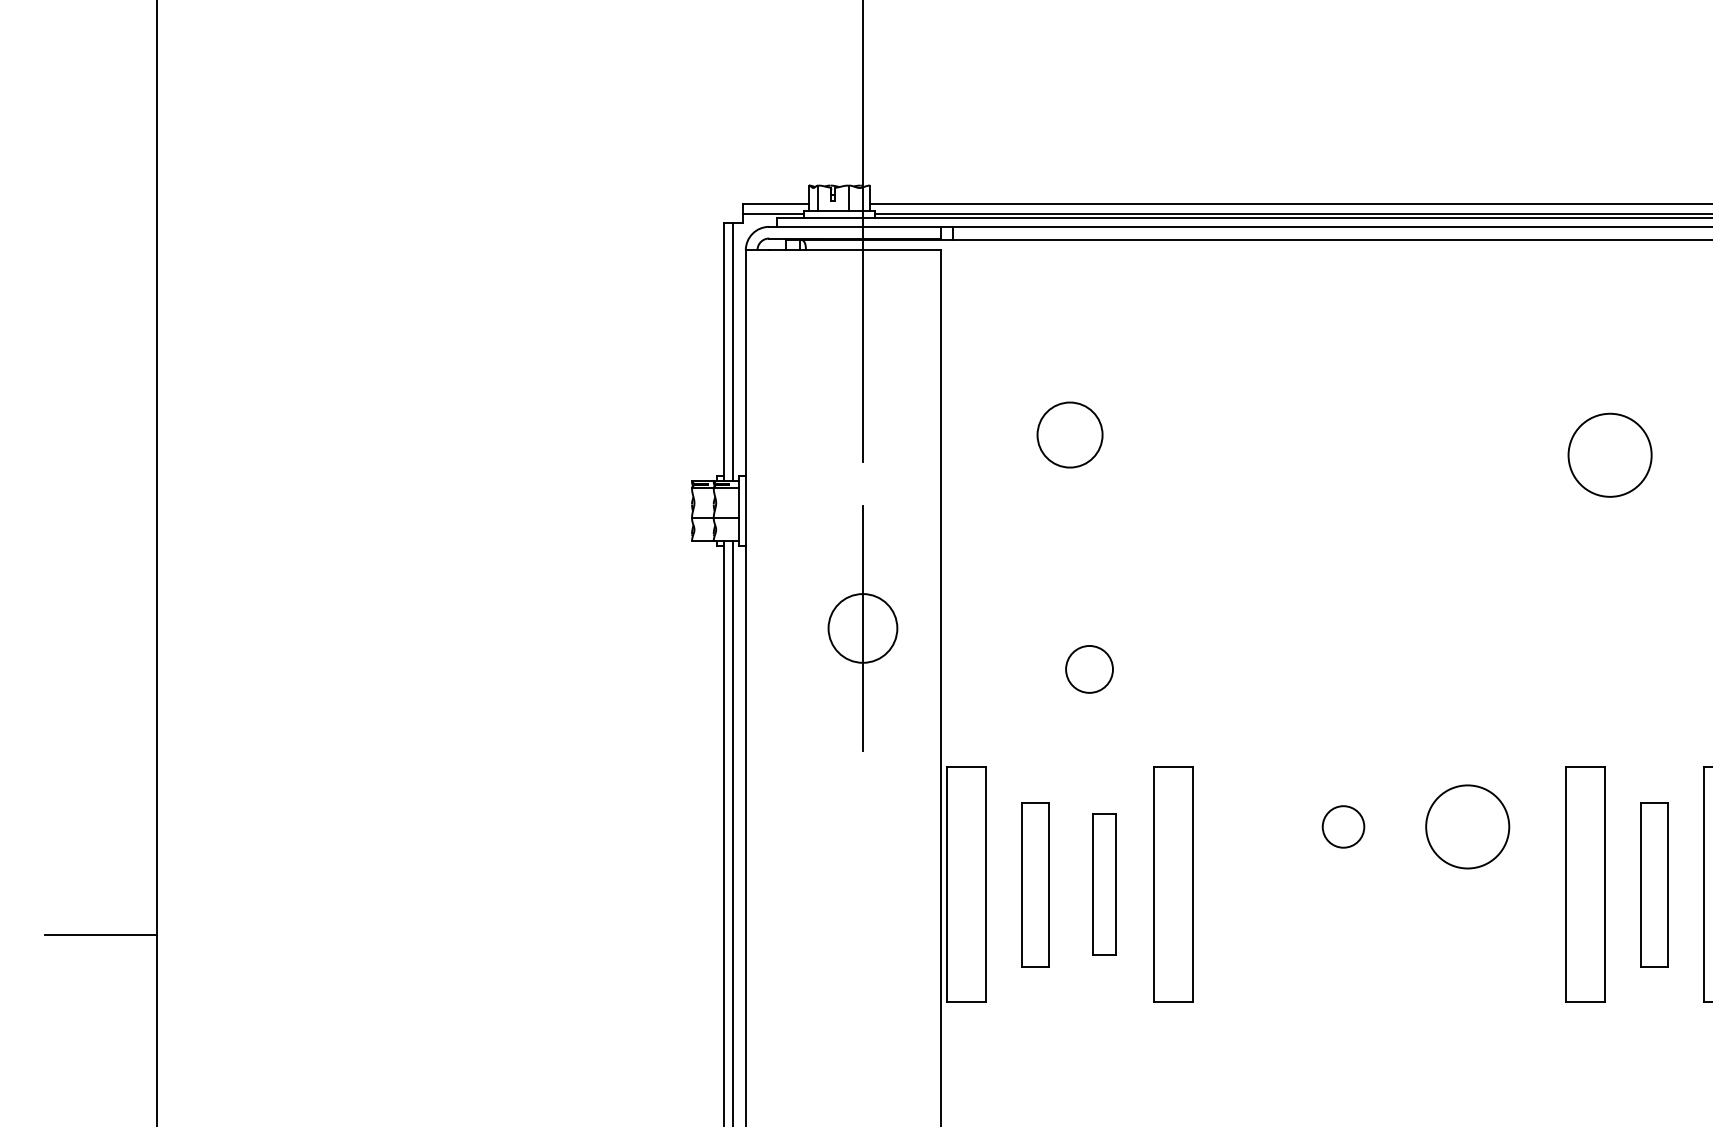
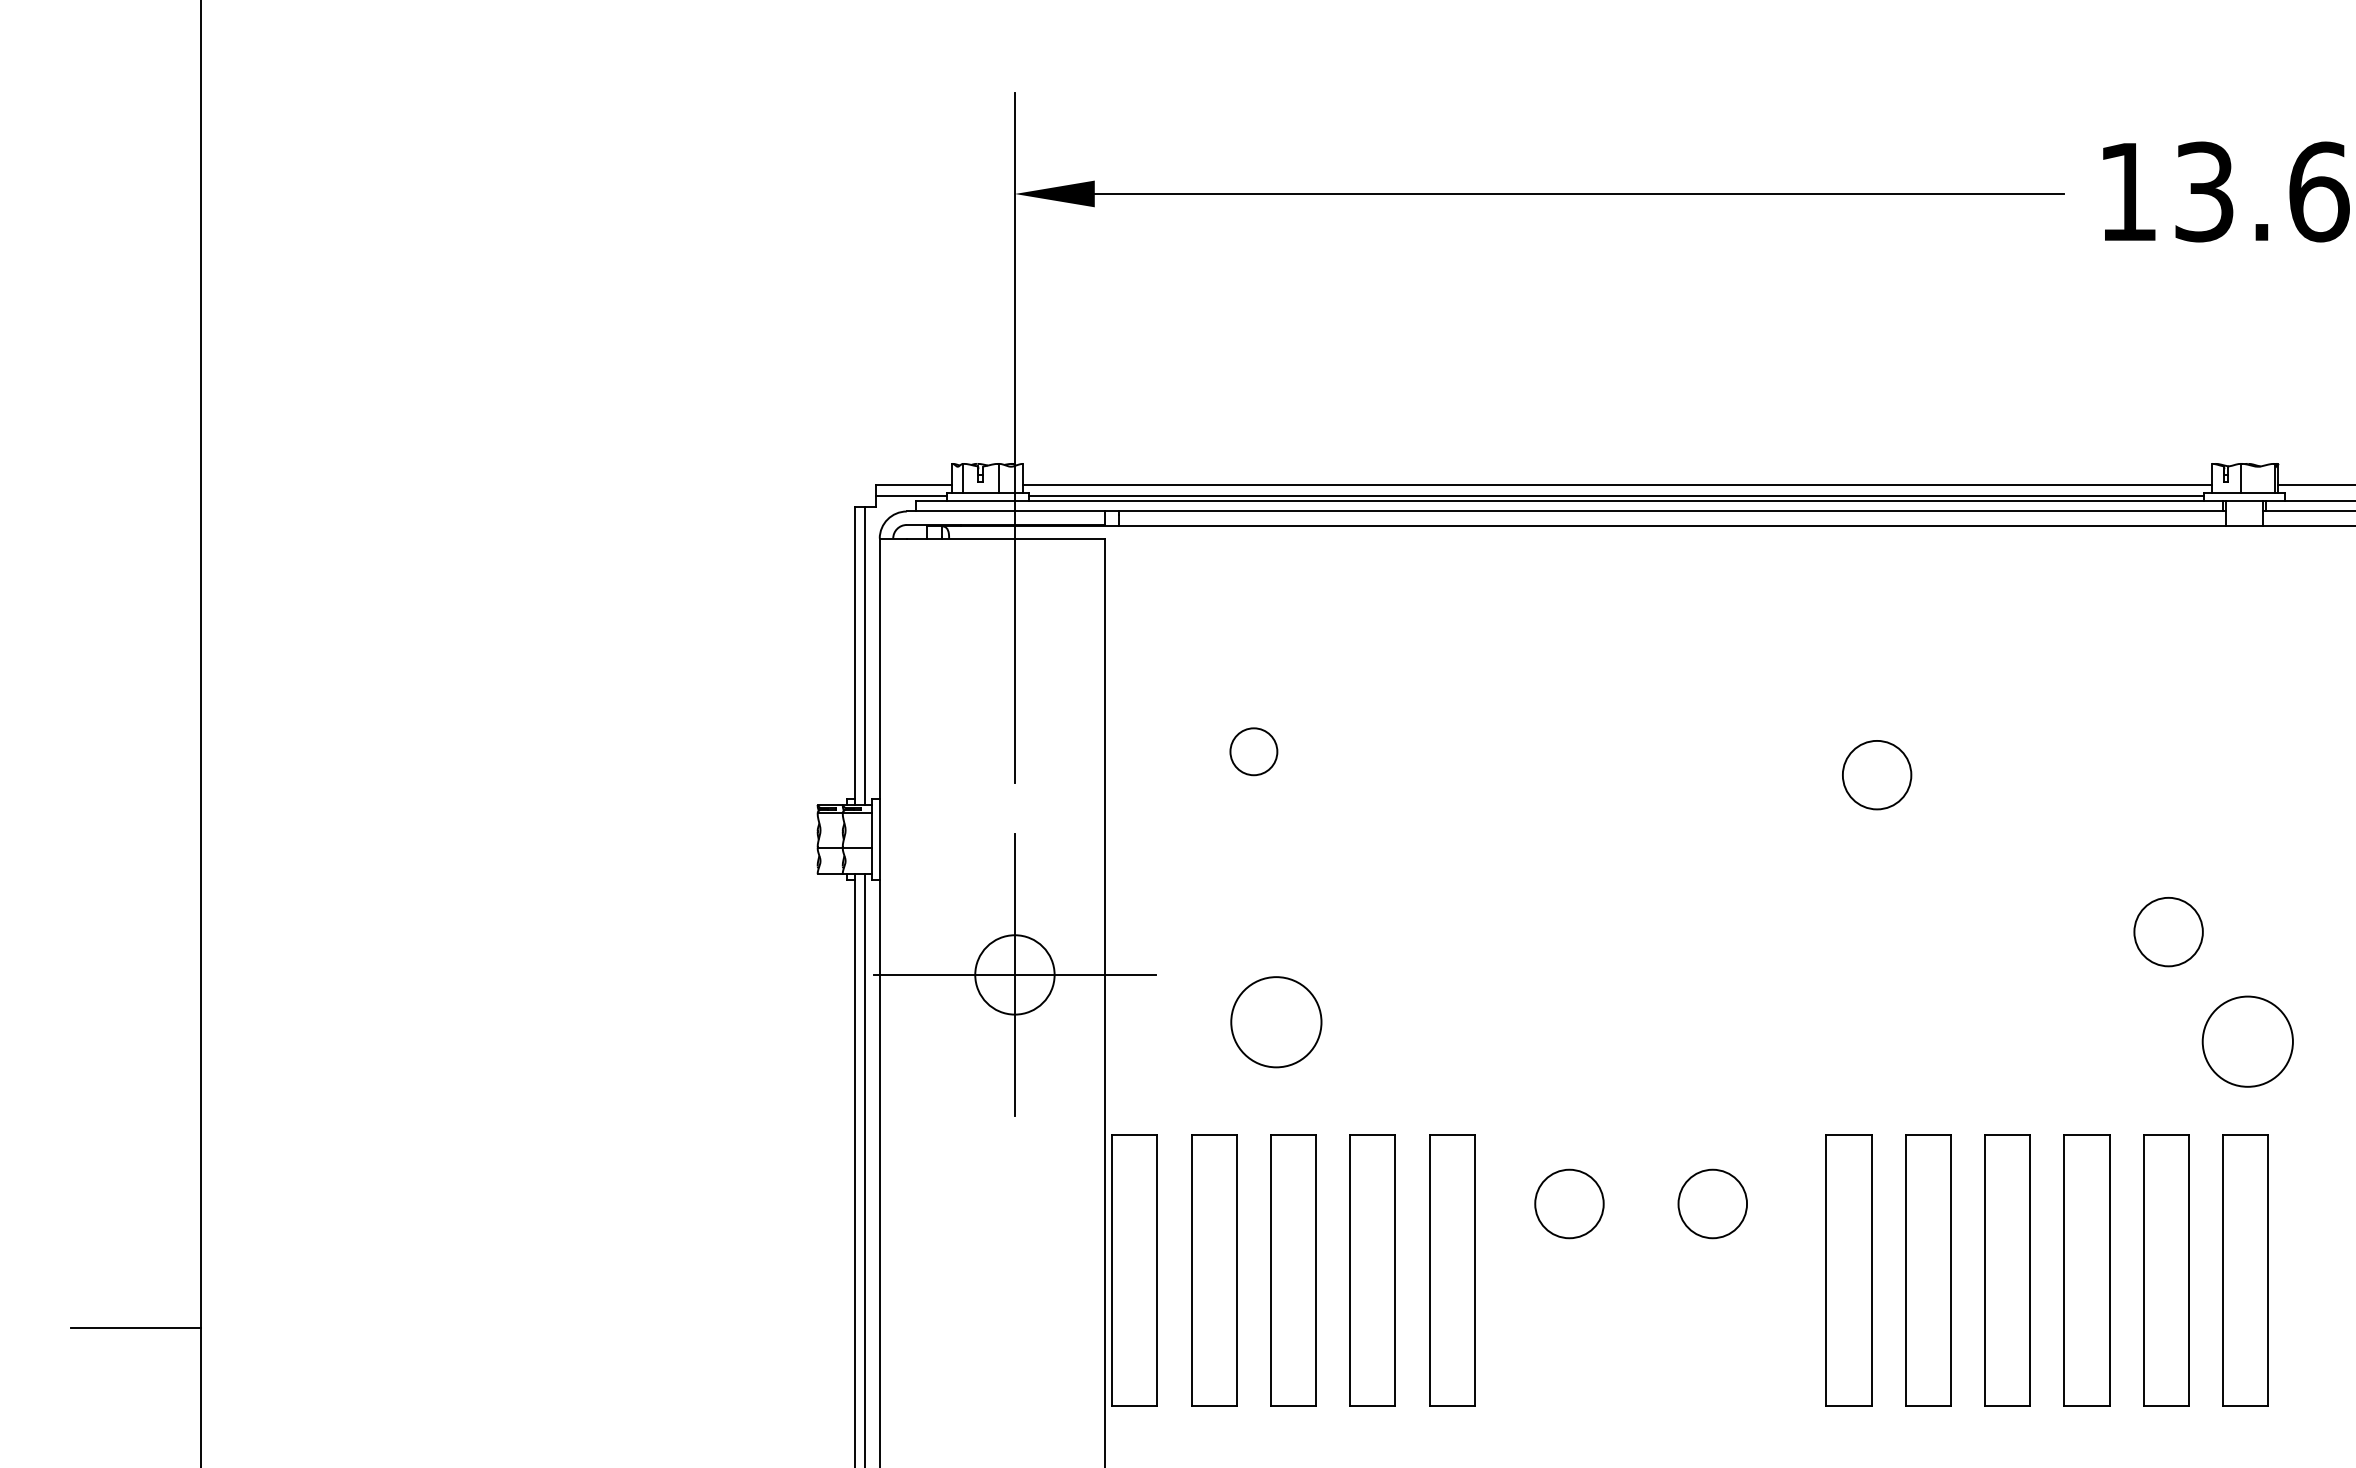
circle: (1069, 434) -> (1253, 751), size x0.62
circle: (1609, 454) -> (1876, 774), size x0.71
line: (862, 628) -> (1014, 974), added
circle: (1089, 669) -> (1276, 1022), size x1.67
circle: (1343, 826) -> (1569, 1203), size x1.43
circle: (1467, 826) -> (1712, 1203), size x0.71
part: (1035, 884) -> (1214, 1270), size x1.43
part: (1104, 884) -> (1293, 1270), size x1.67
part: (1242, 884) -> (1452, 1270), added
part: (1654, 884) -> (1928, 1270), size x1.43

